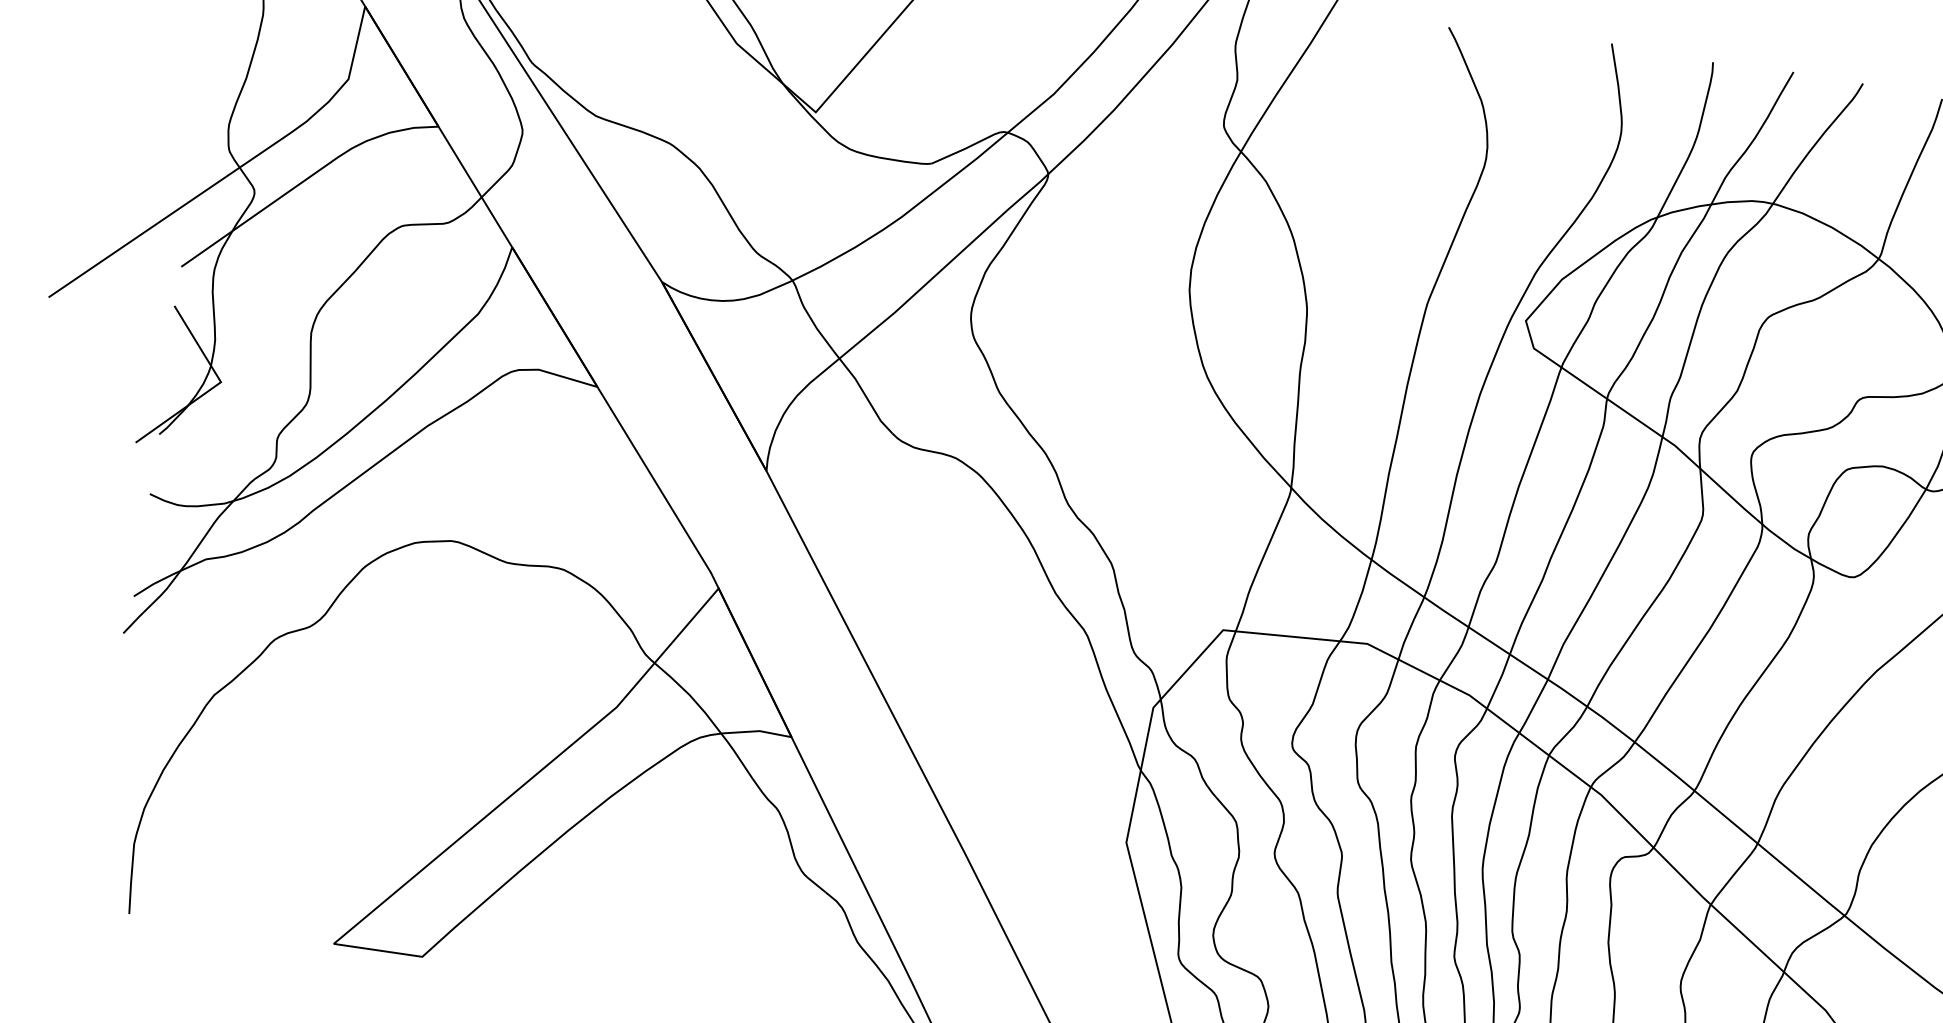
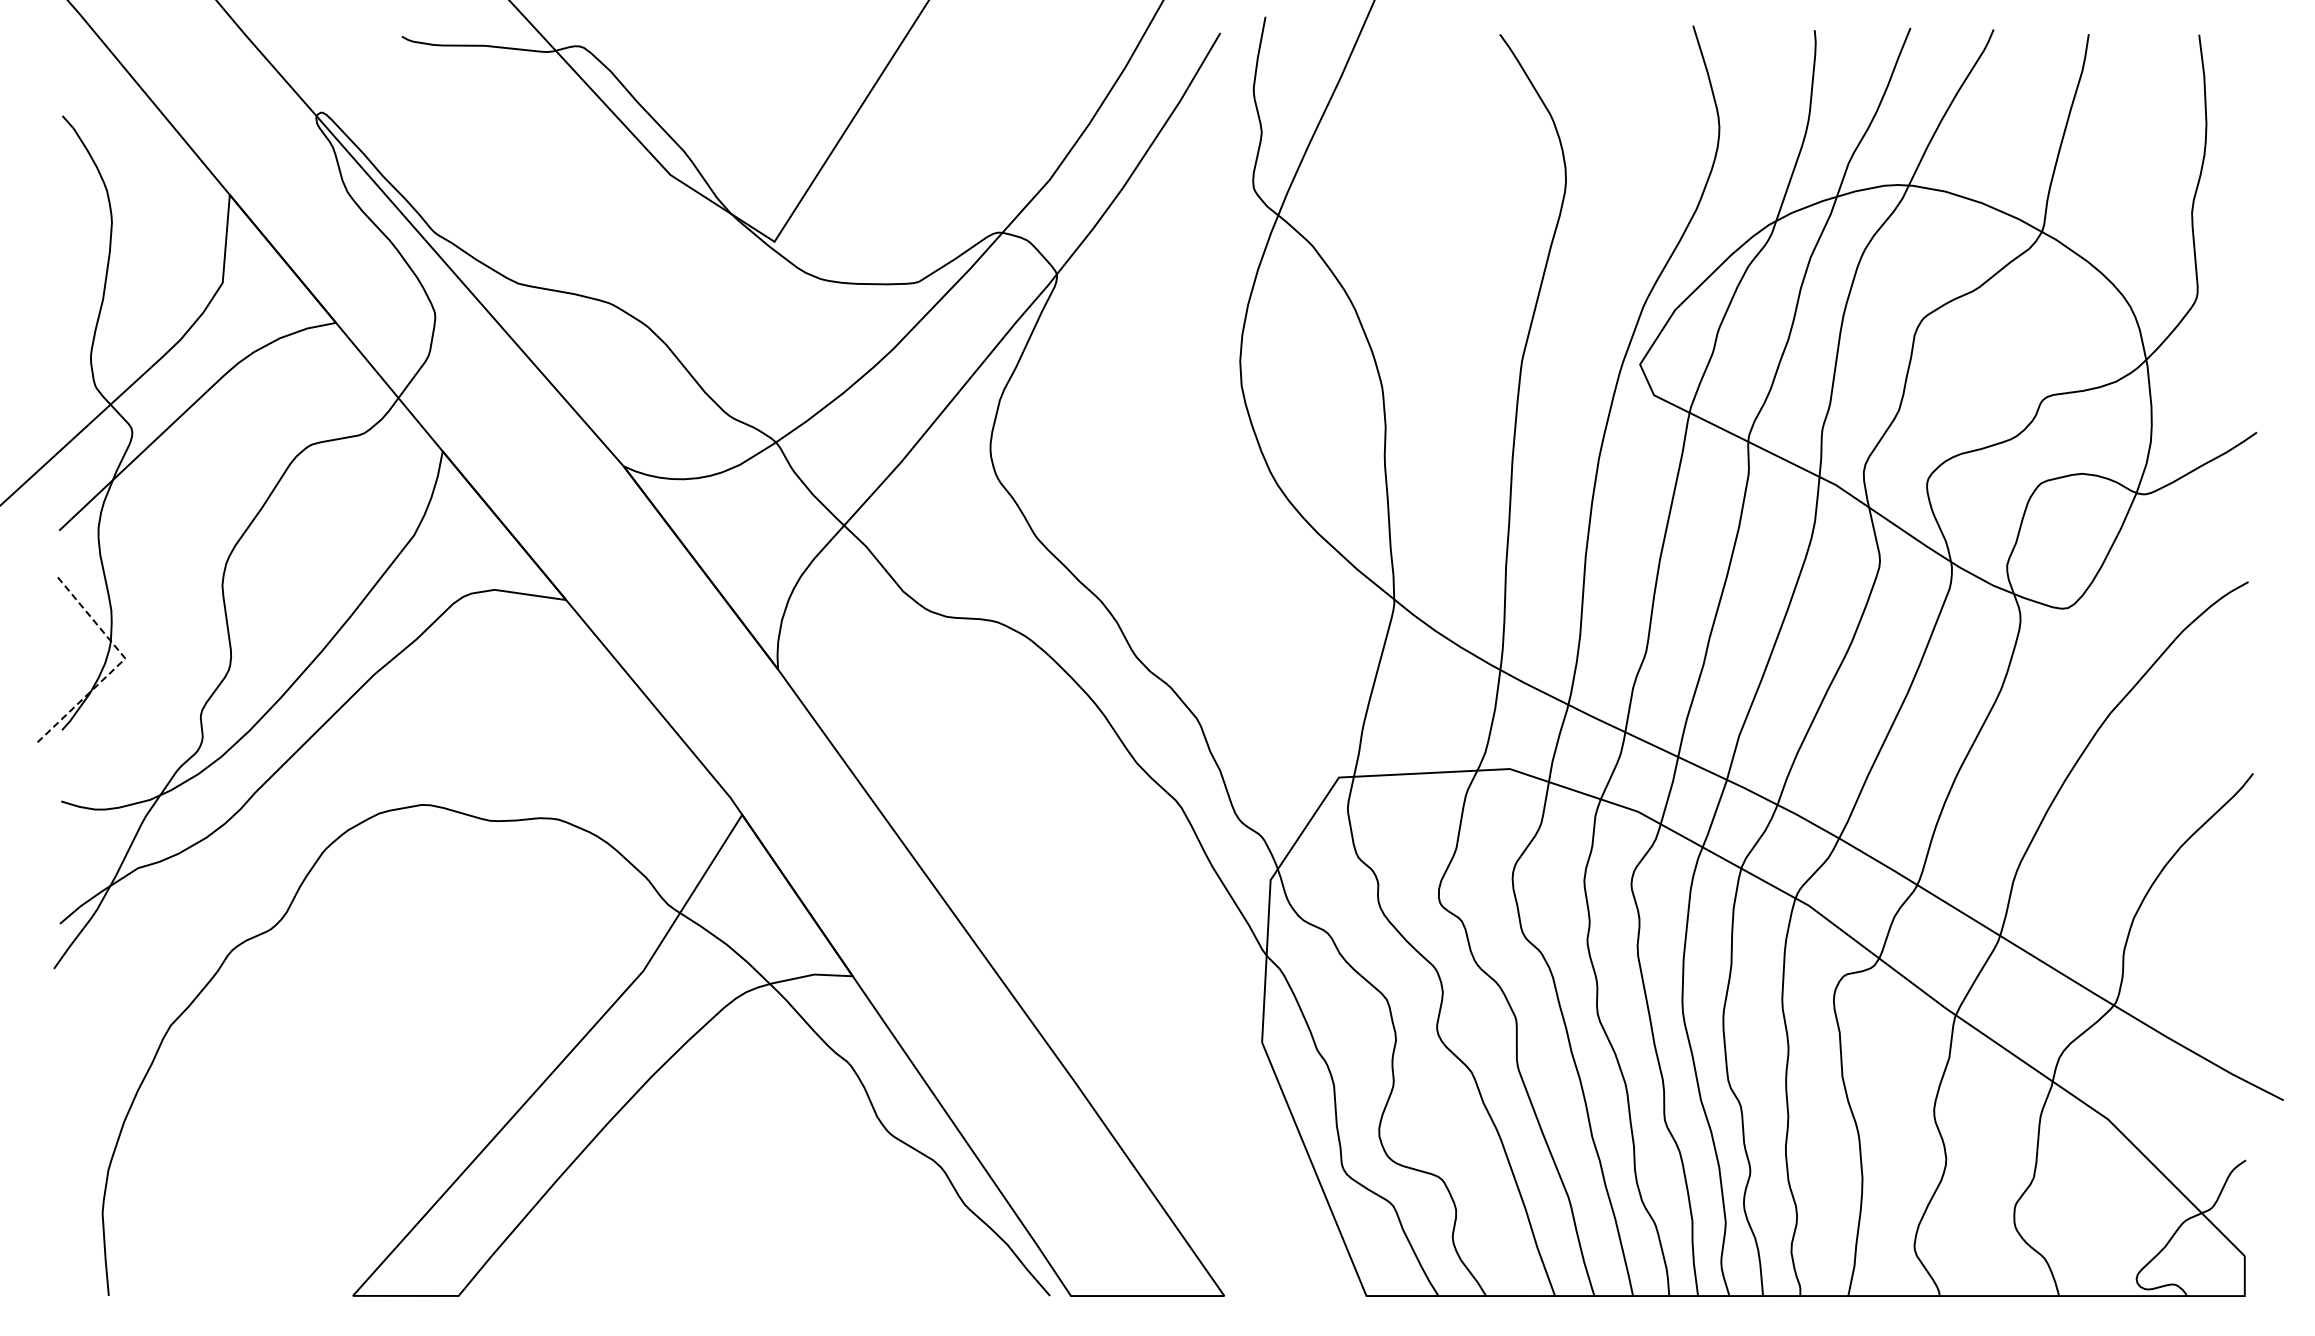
line: (214, 386) -> (118, 664), solid -> dashed

